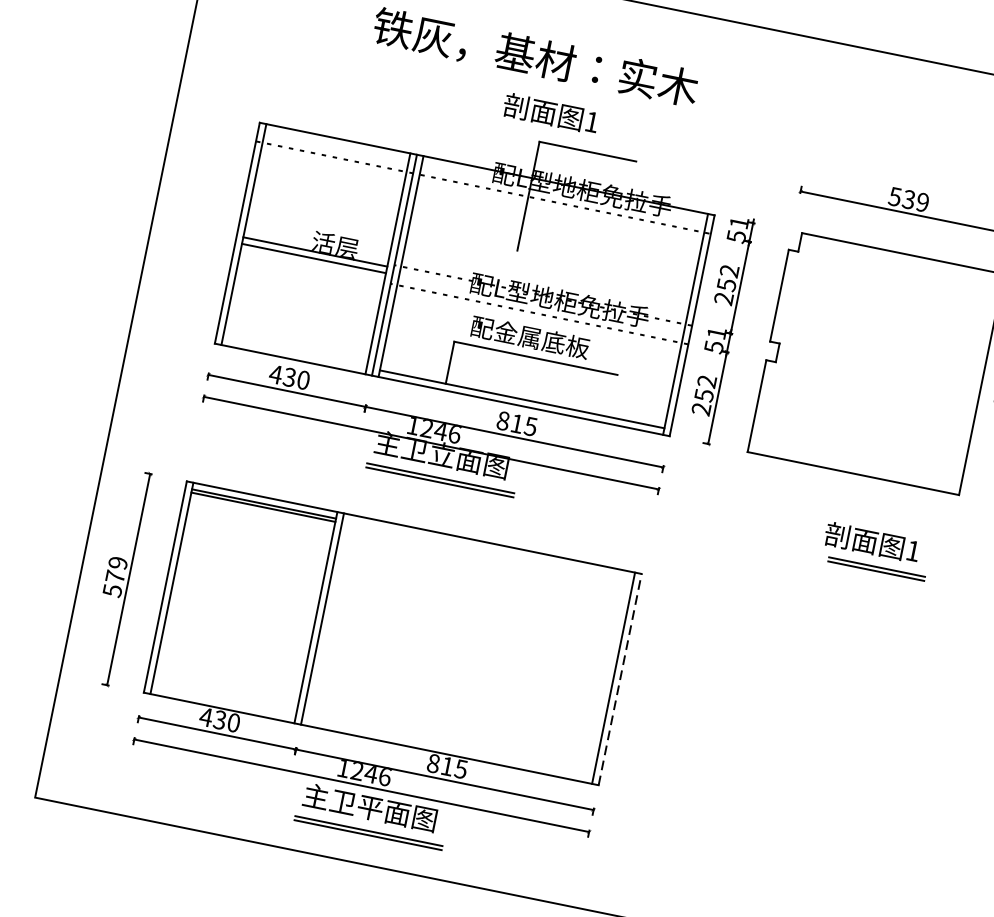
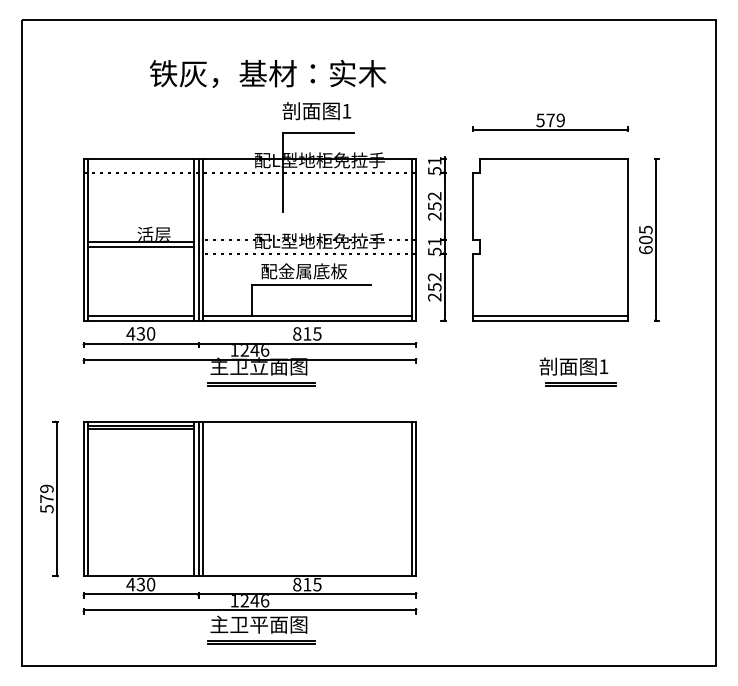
text: (550, 114) -> (316, 111), moved
text: (908, 199) -> (550, 120), 539 -> 579
line: (293, 353) -> (140, 316), added
line: (854, 467) -> (550, 316), added
line: (329, 619) -> (203, 498), added
line: (620, 679) -> (416, 498), dashed -> solid

